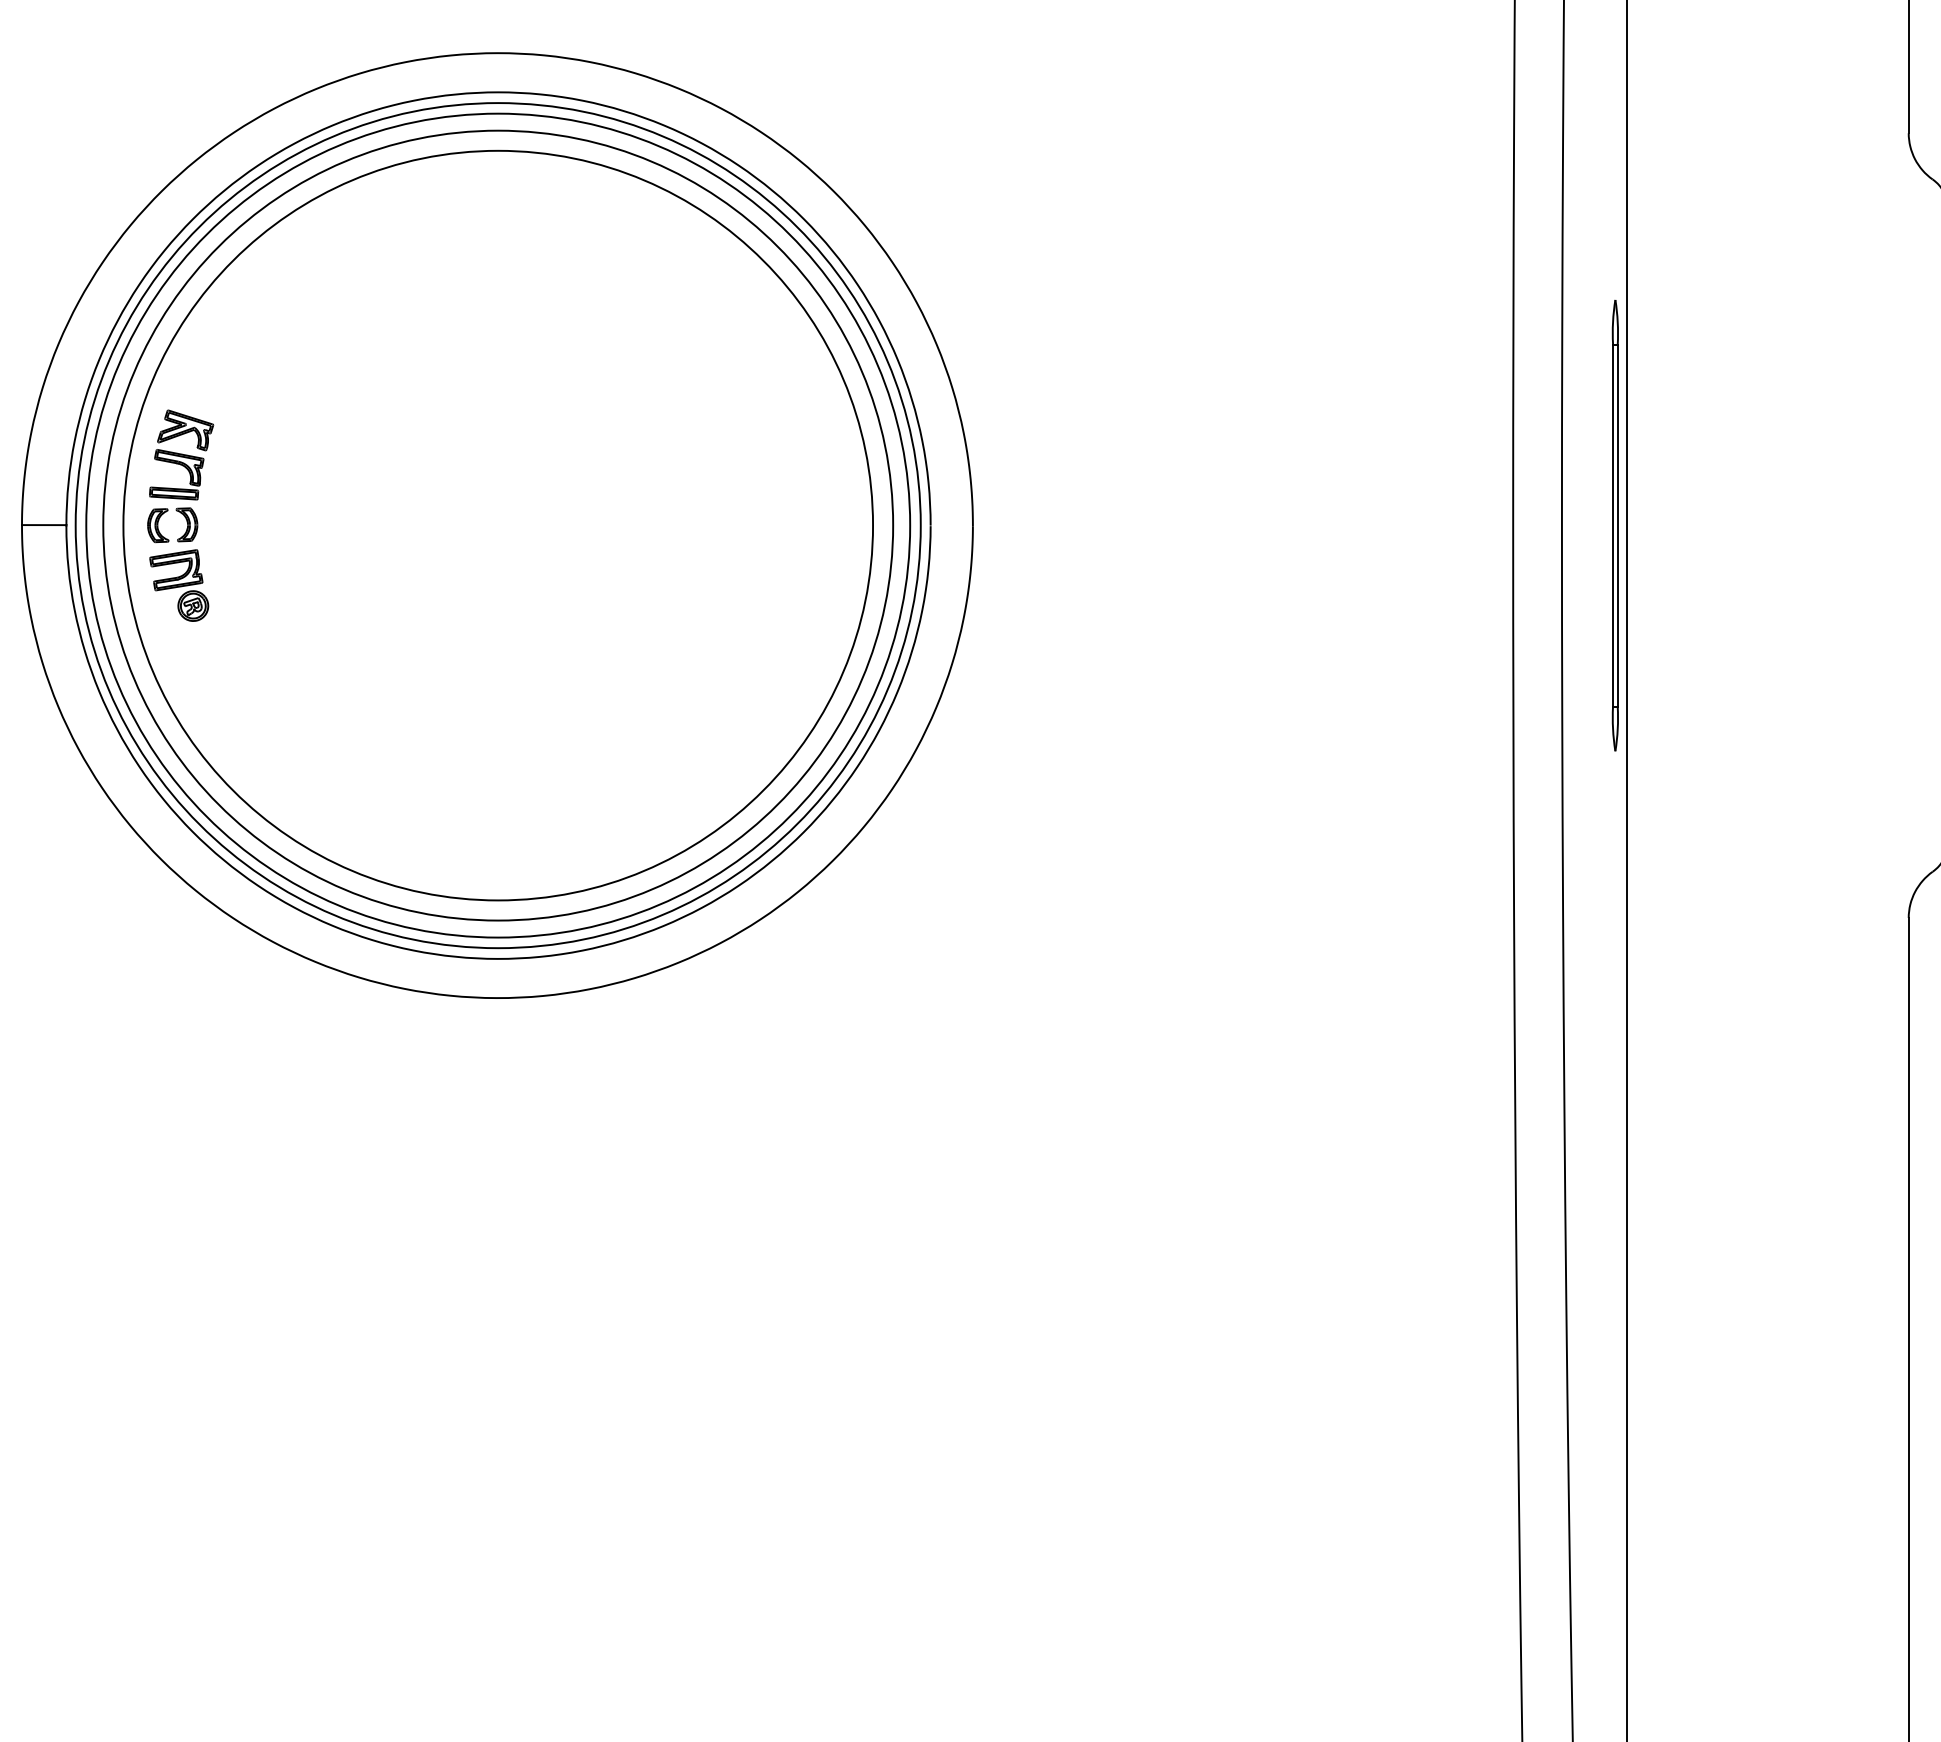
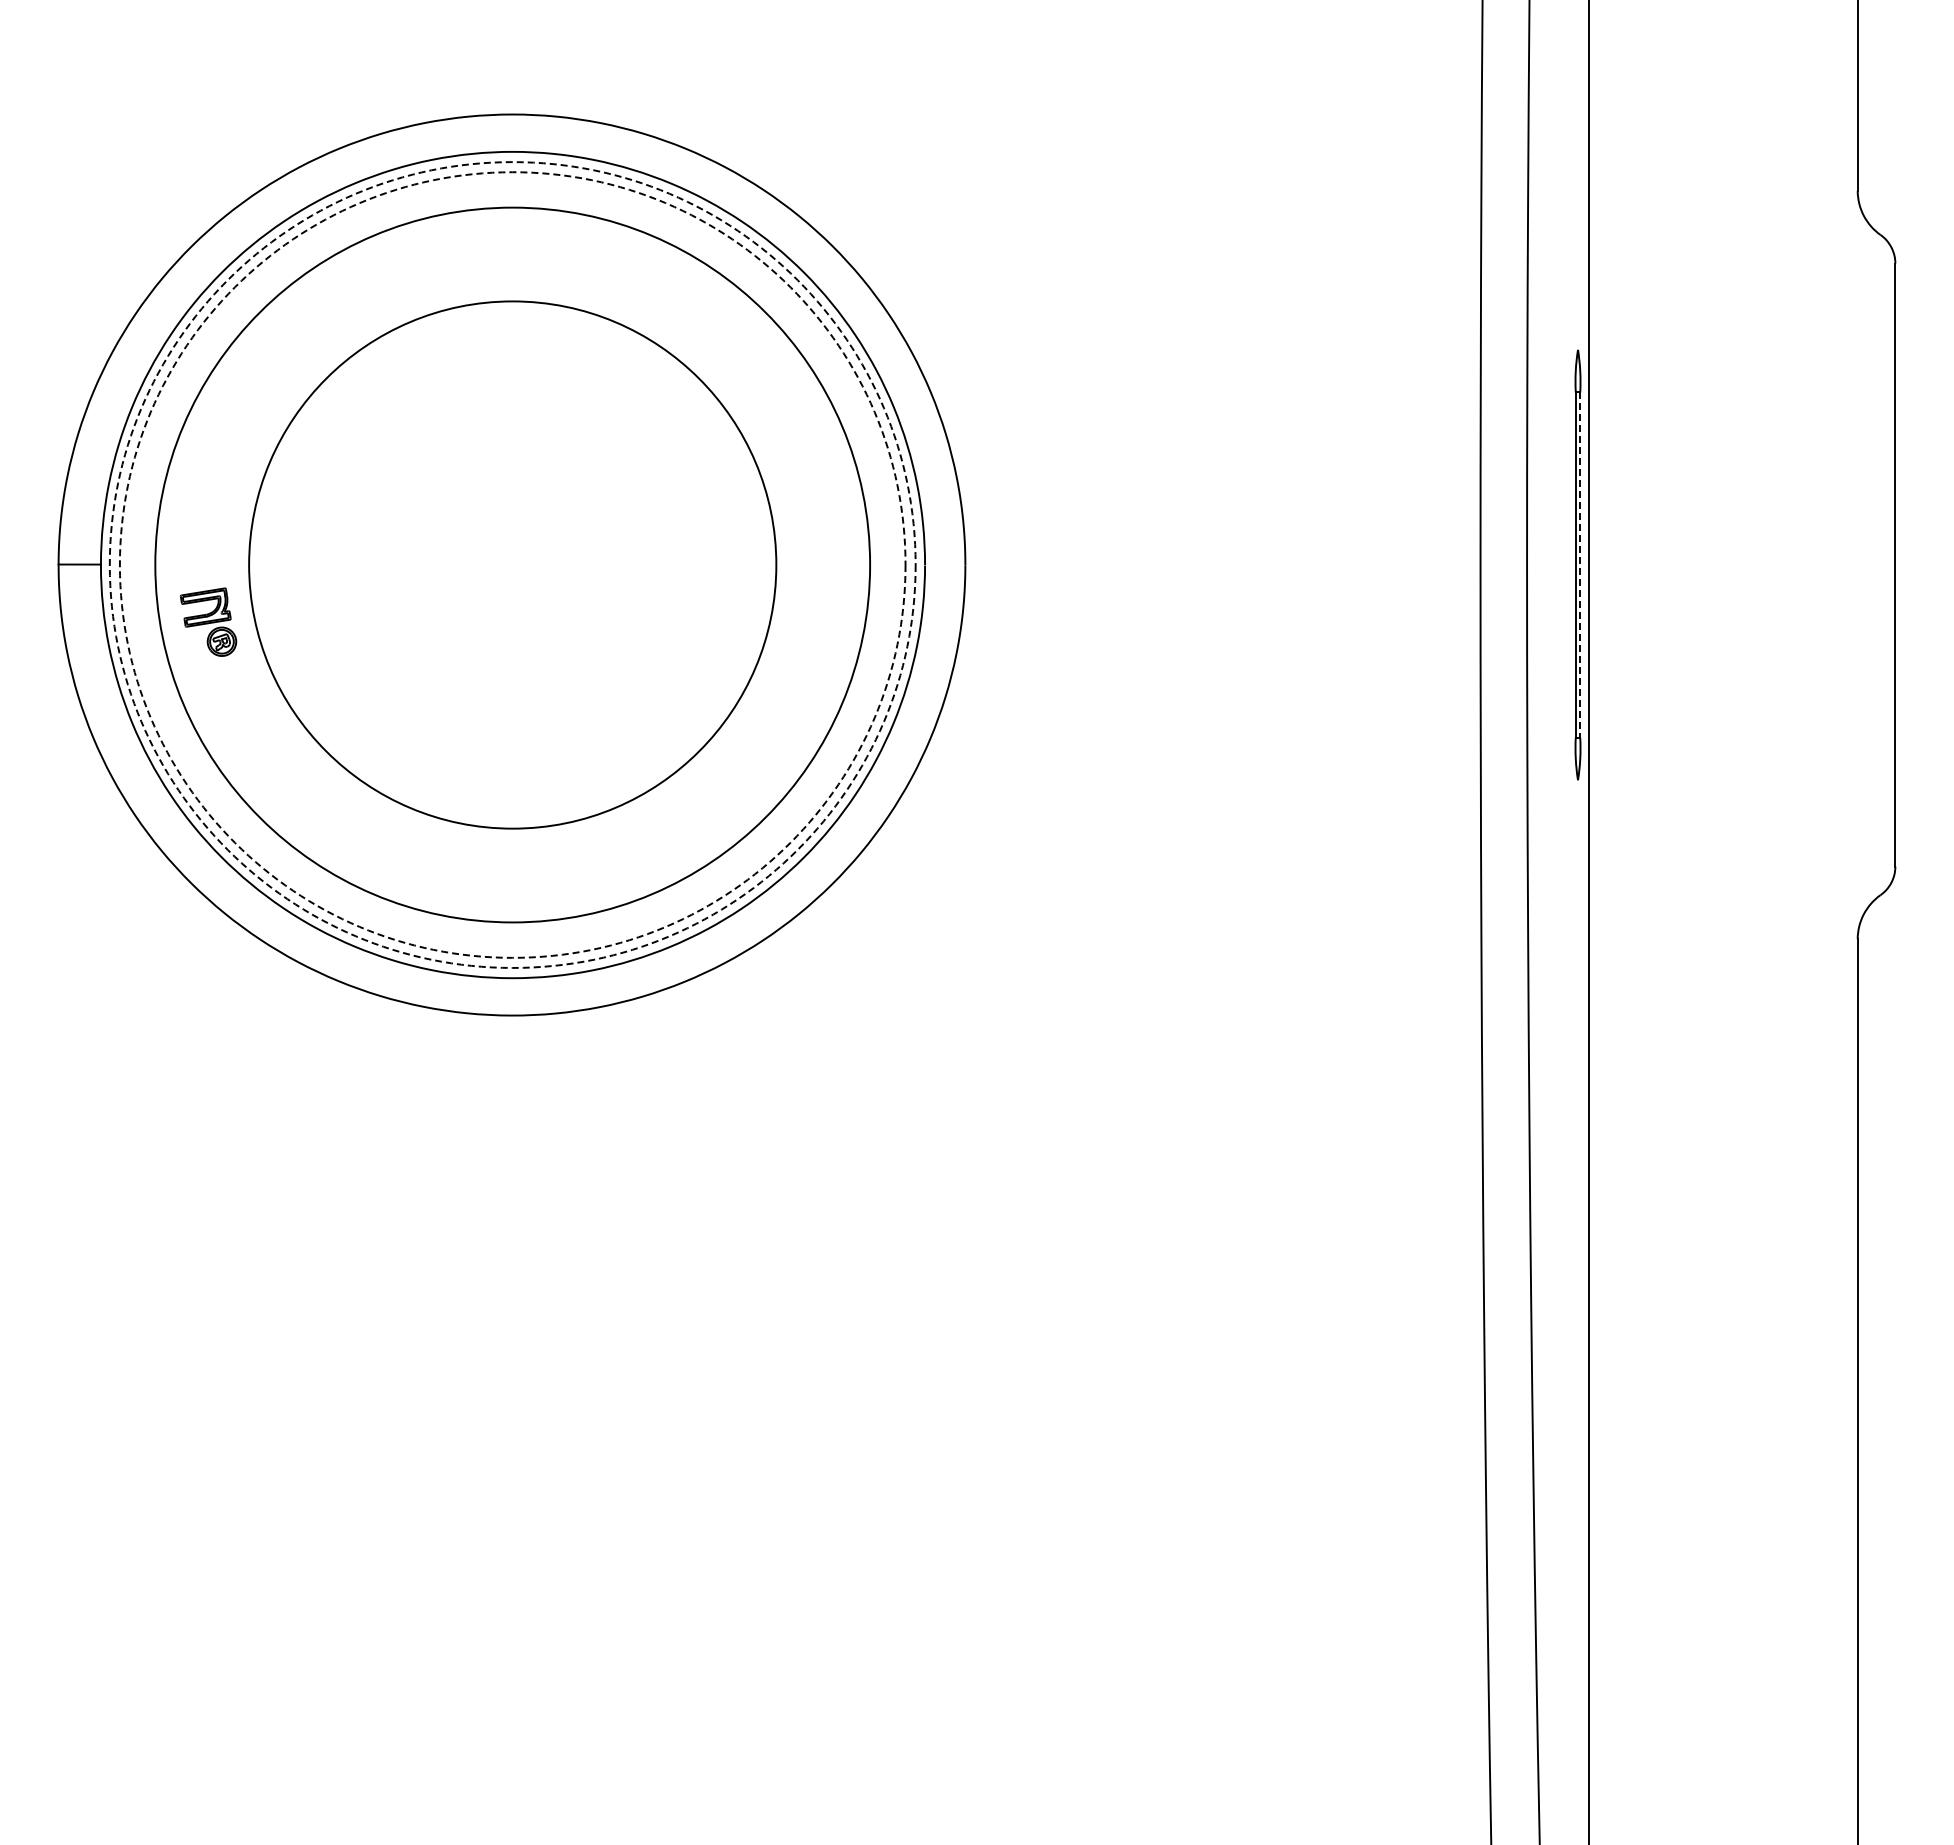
part: (186, 469) -> (215, 511), removed
circle: (497, 525) -> (512, 564), size x0.7
circle: (497, 525) -> (512, 564), solid -> dashed
circle: (497, 525) -> (512, 564), solid -> dashed
line: (1617, 526) -> (1580, 565), solid -> dashed

